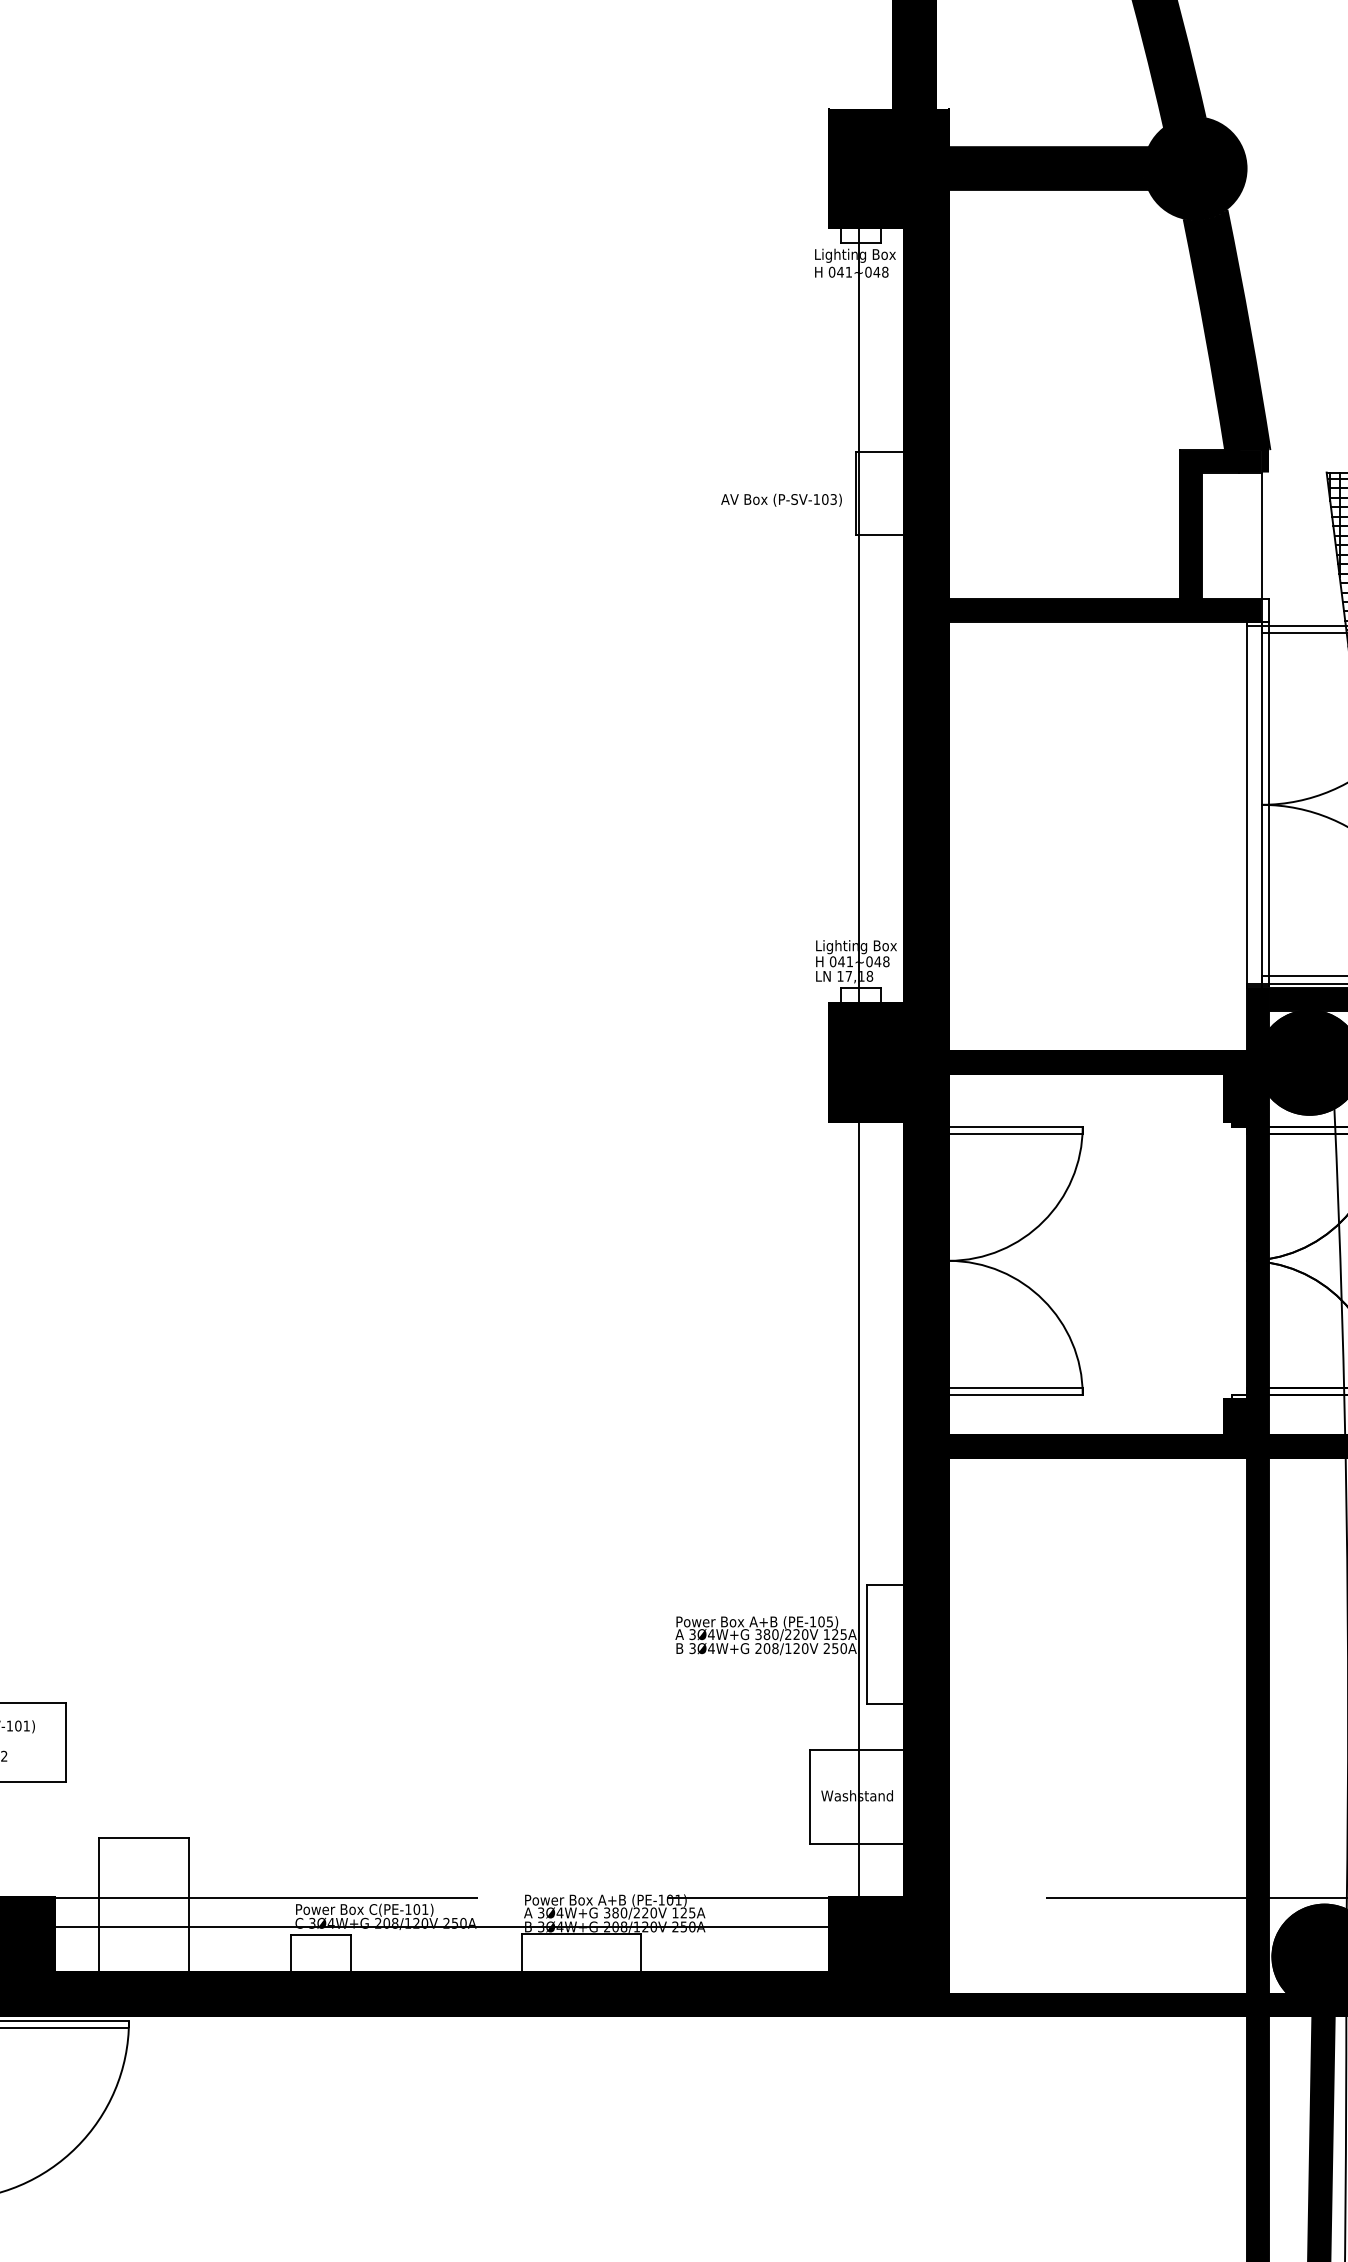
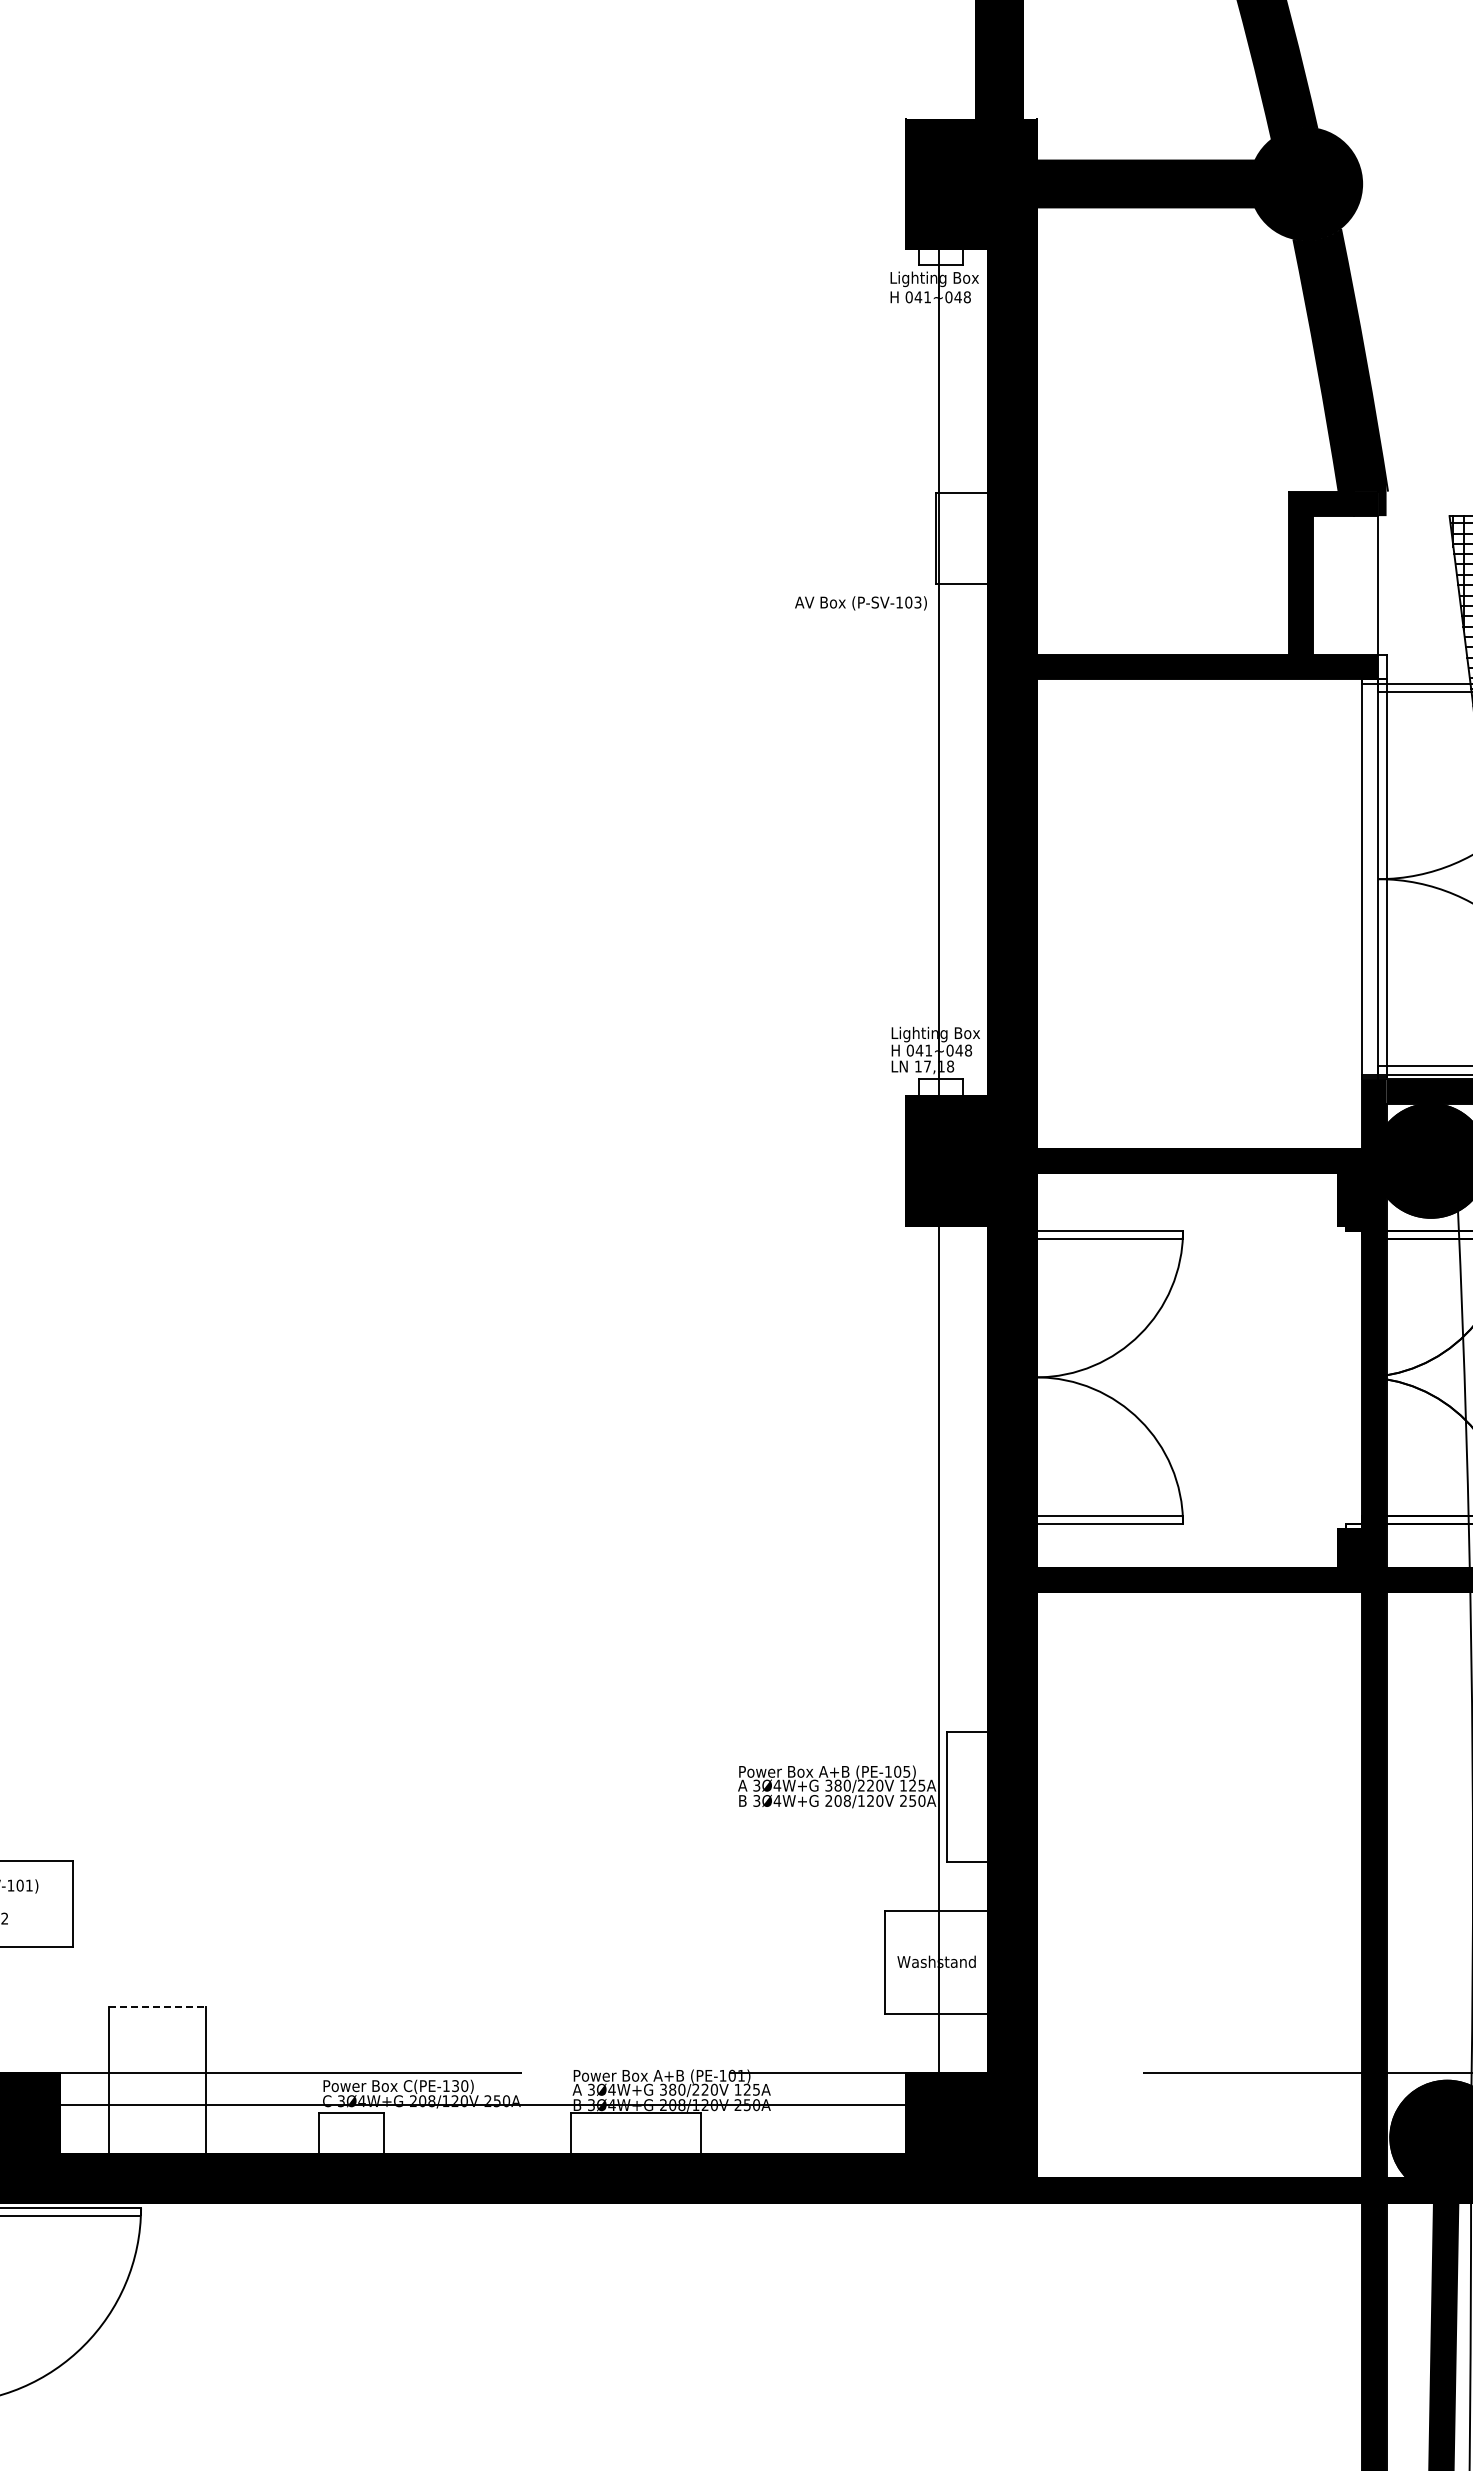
text: (781, 500) -> (860, 603), moved
line: (144, 1837) -> (157, 2007), solid -> dashed
text: (421, 1909) -> (460, 2086), C(PE-101) -> C(PE-130)

